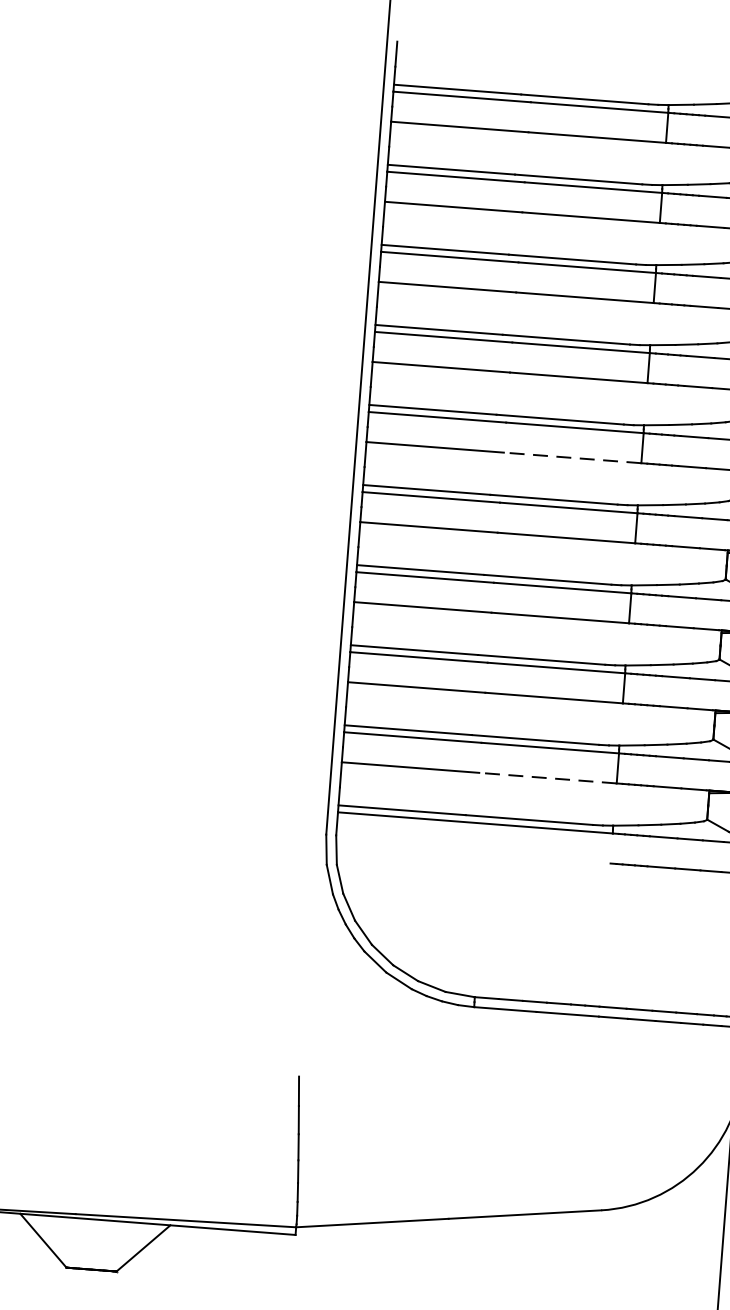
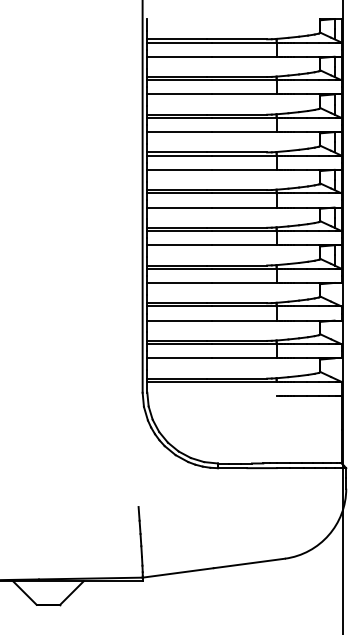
line: (570, 457) -> (243, 207), dashed -> solid
line: (546, 778) -> (243, 358), dashed -> solid

